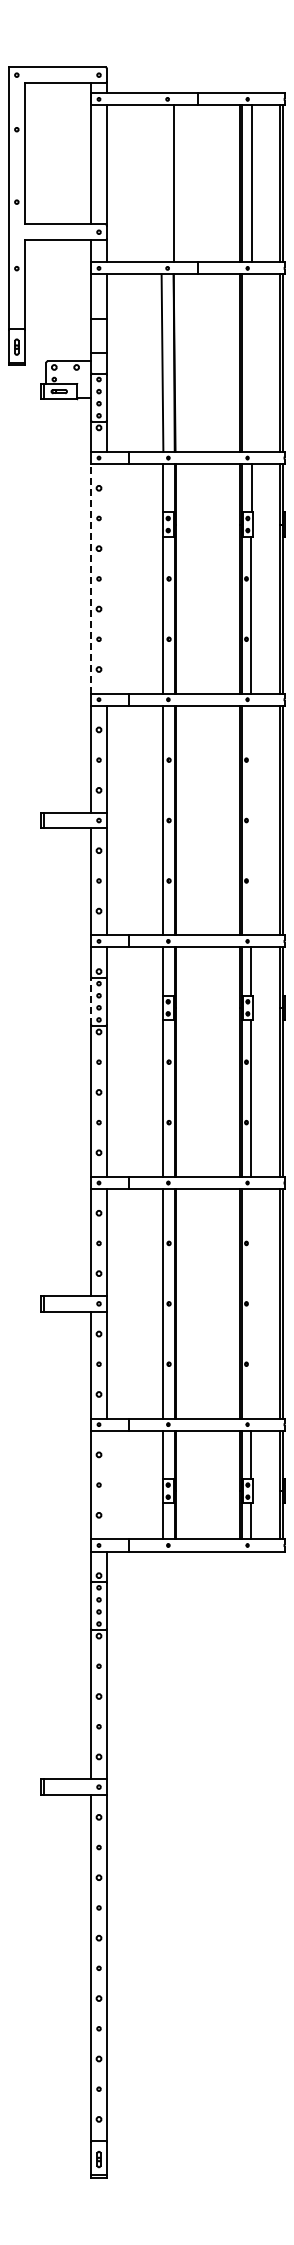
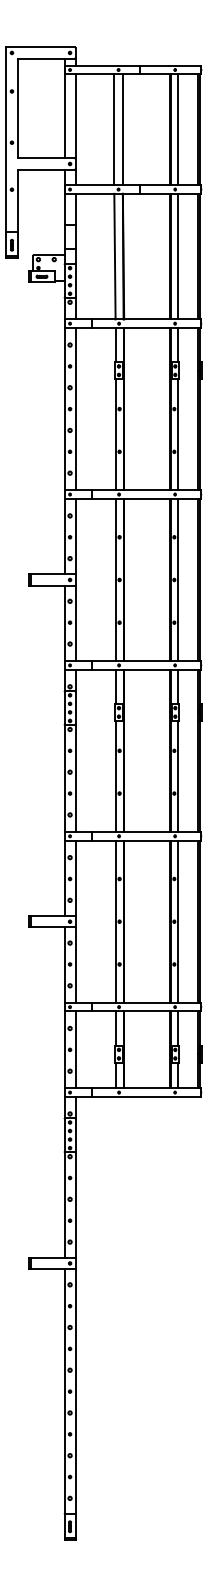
line: (161, 183) -> (114, 129), added
line: (251, 363) -> (177, 256), added
line: (91, 578) -> (64, 408), dashed -> solid
line: (106, 578) -> (75, 408), added
line: (251, 820) -> (177, 579), added
line: (91, 1001) -> (64, 707), dashed -> solid
line: (251, 1303) -> (177, 921), added
line: (106, 1484) -> (75, 1049), added

